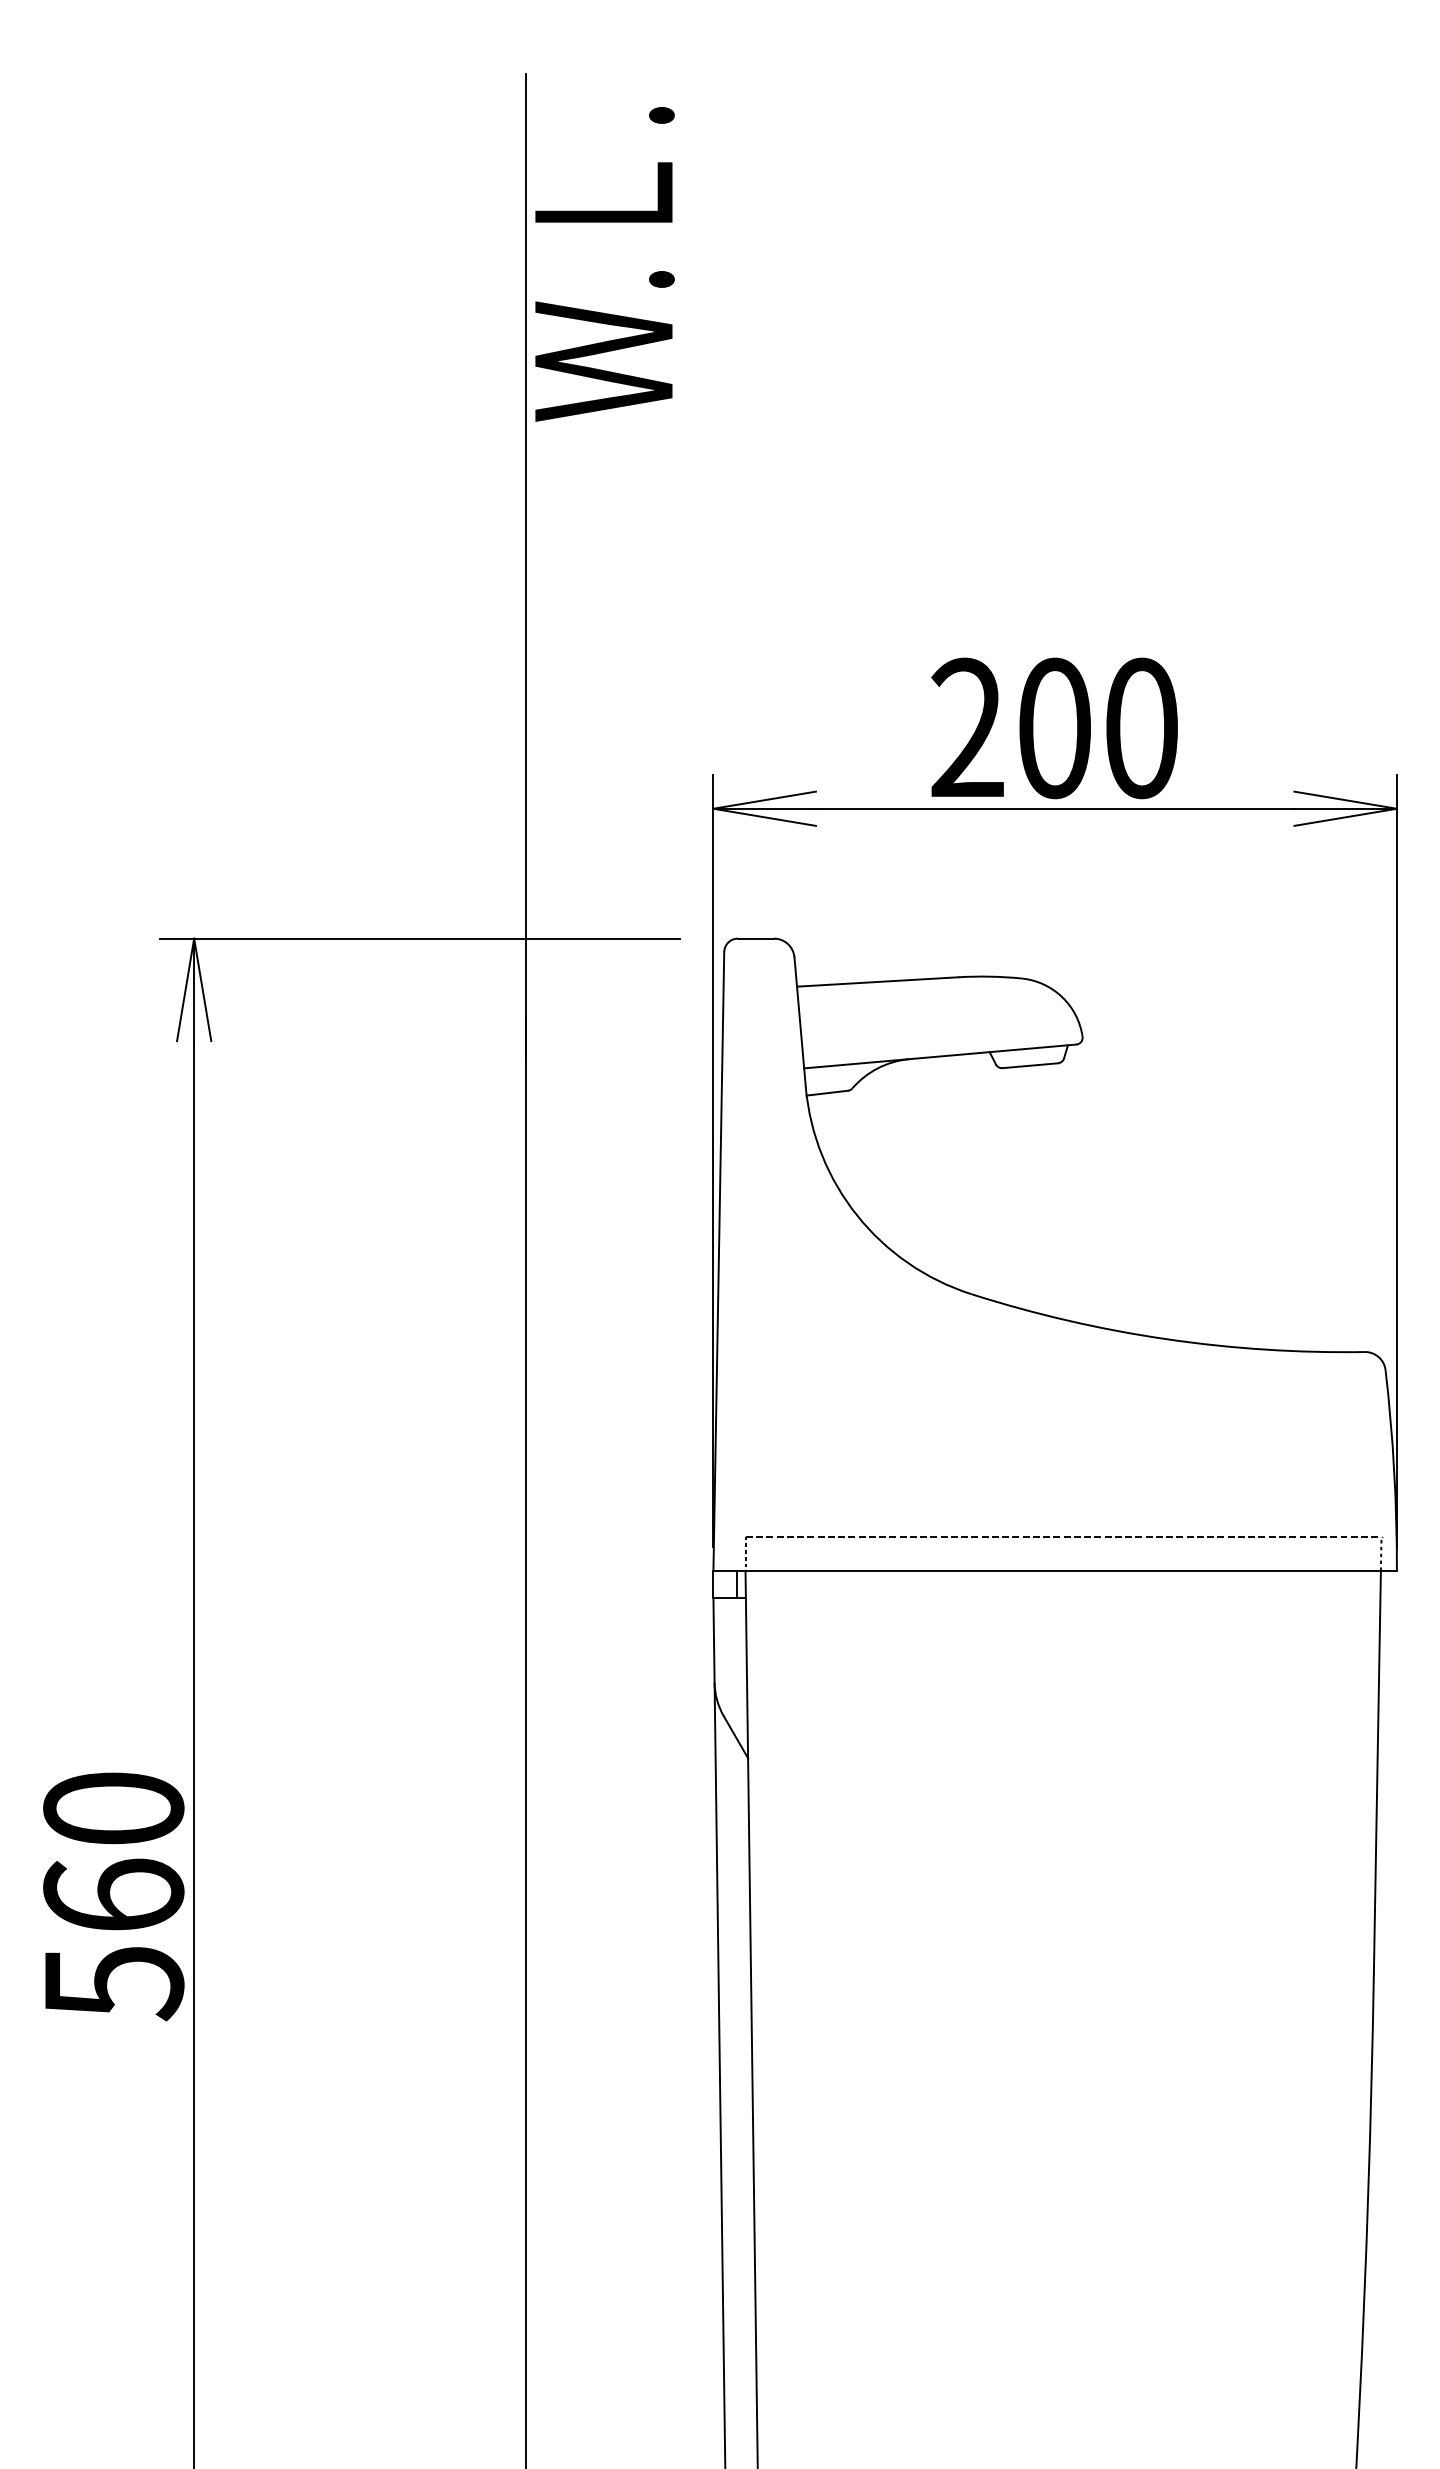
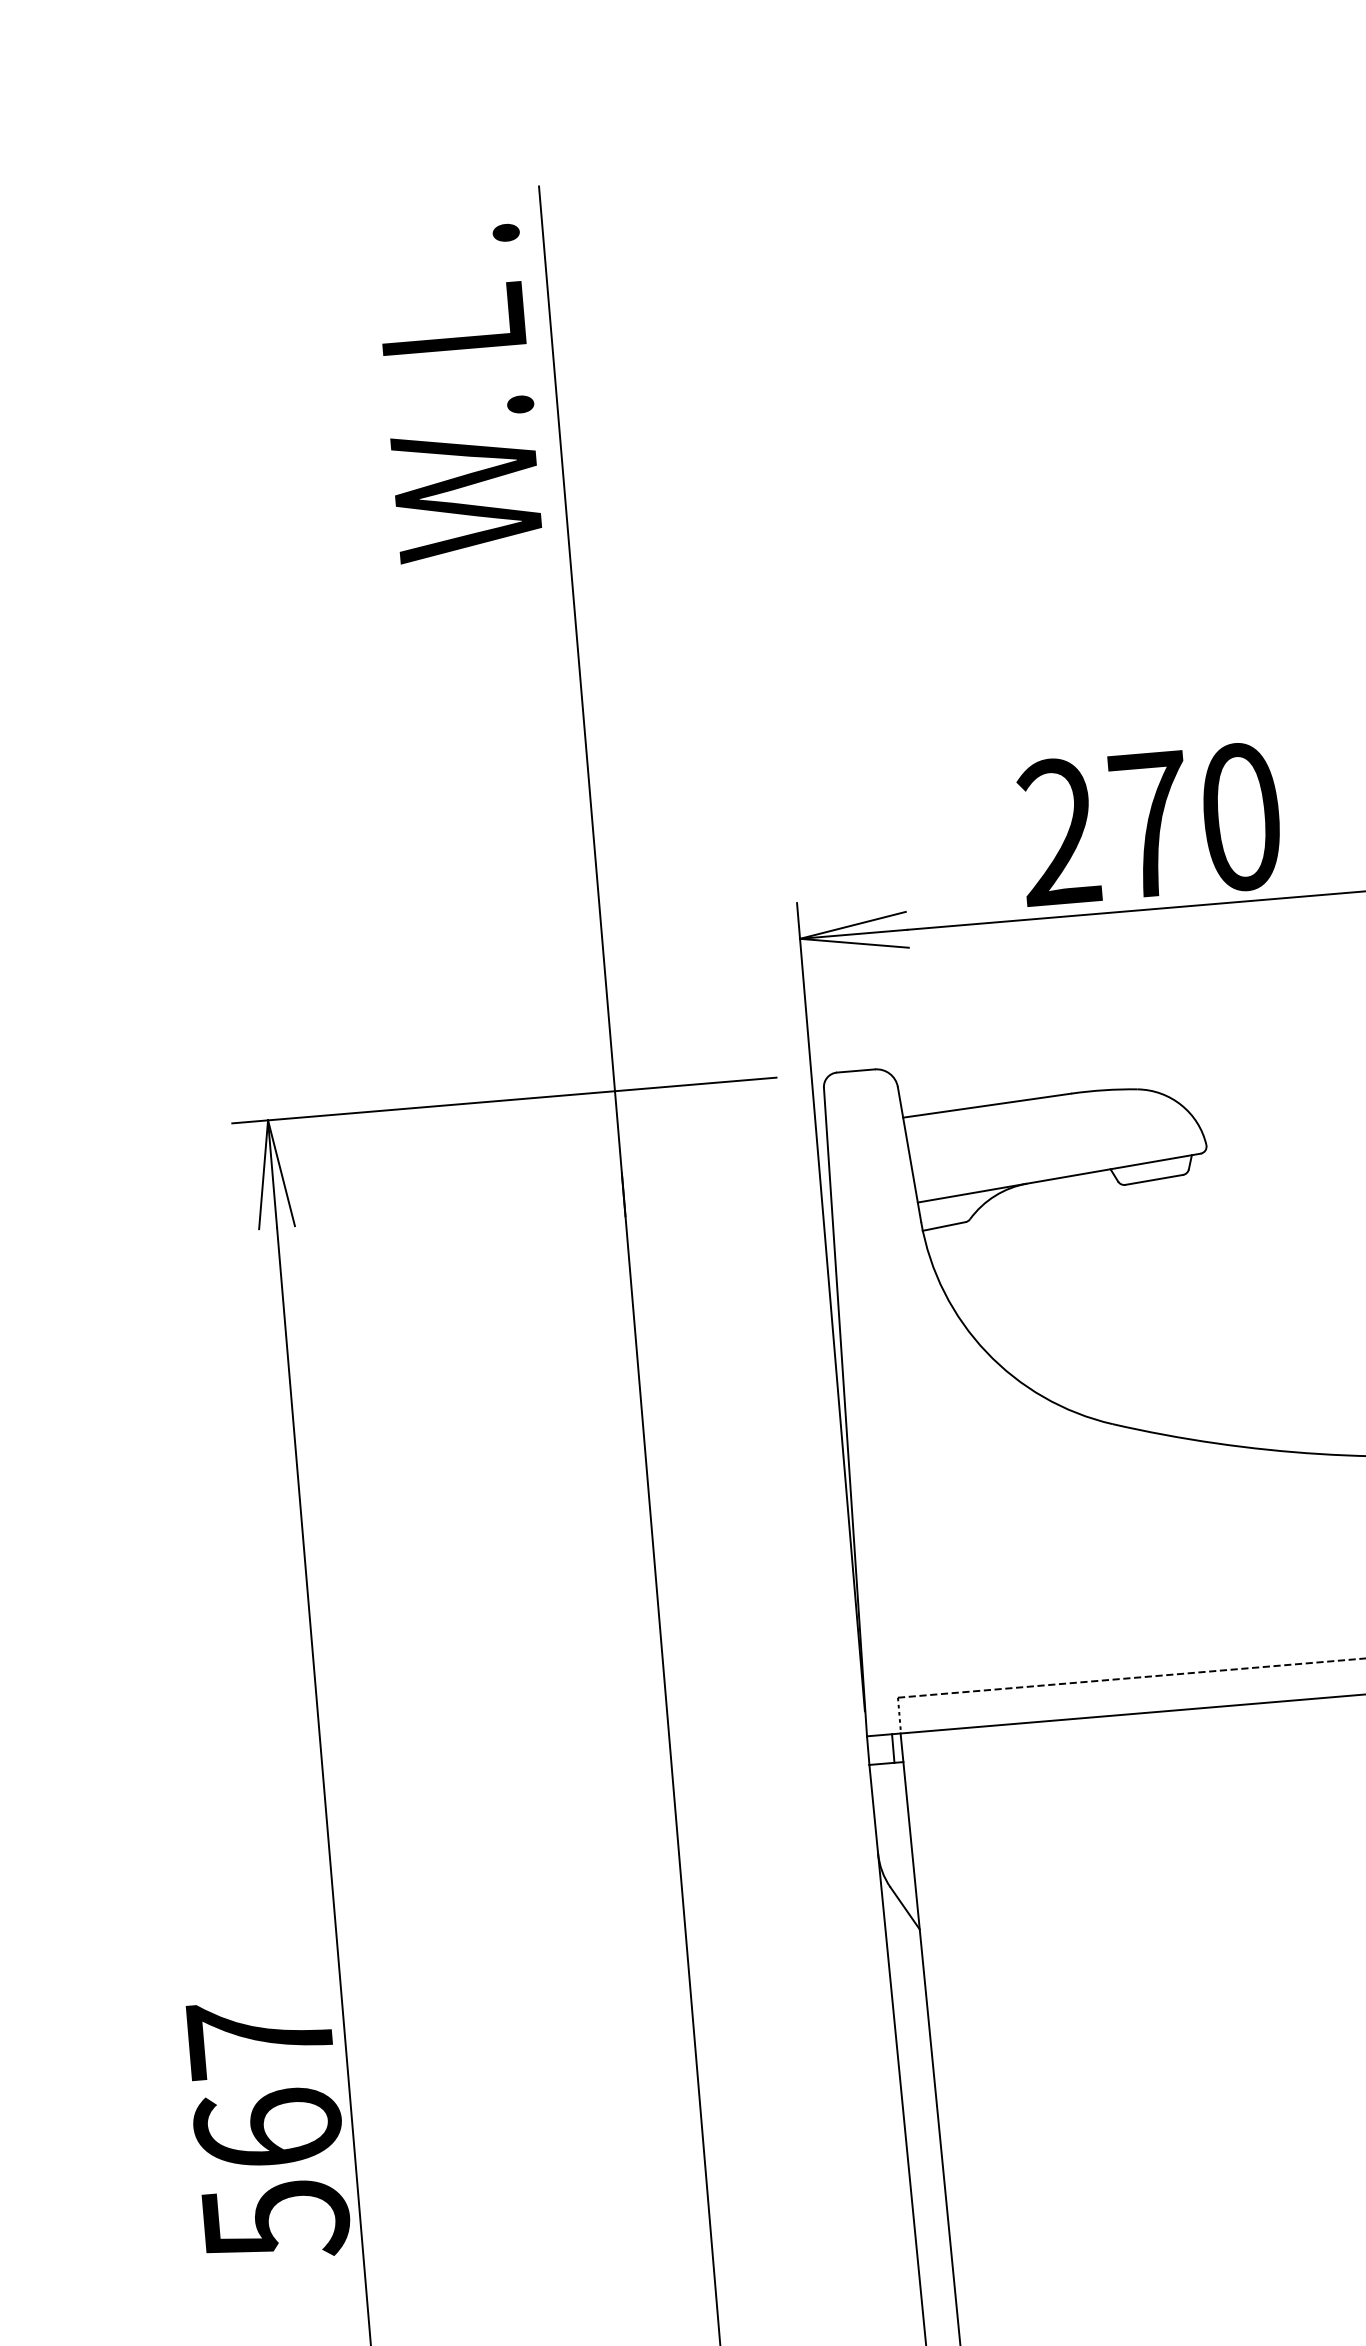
text: (604, 264) -> (459, 393), moved
text: (1055, 728) -> (1150, 824), 200 -> 270
text: (113, 1808) -> (260, 2037), 560 -> 567

